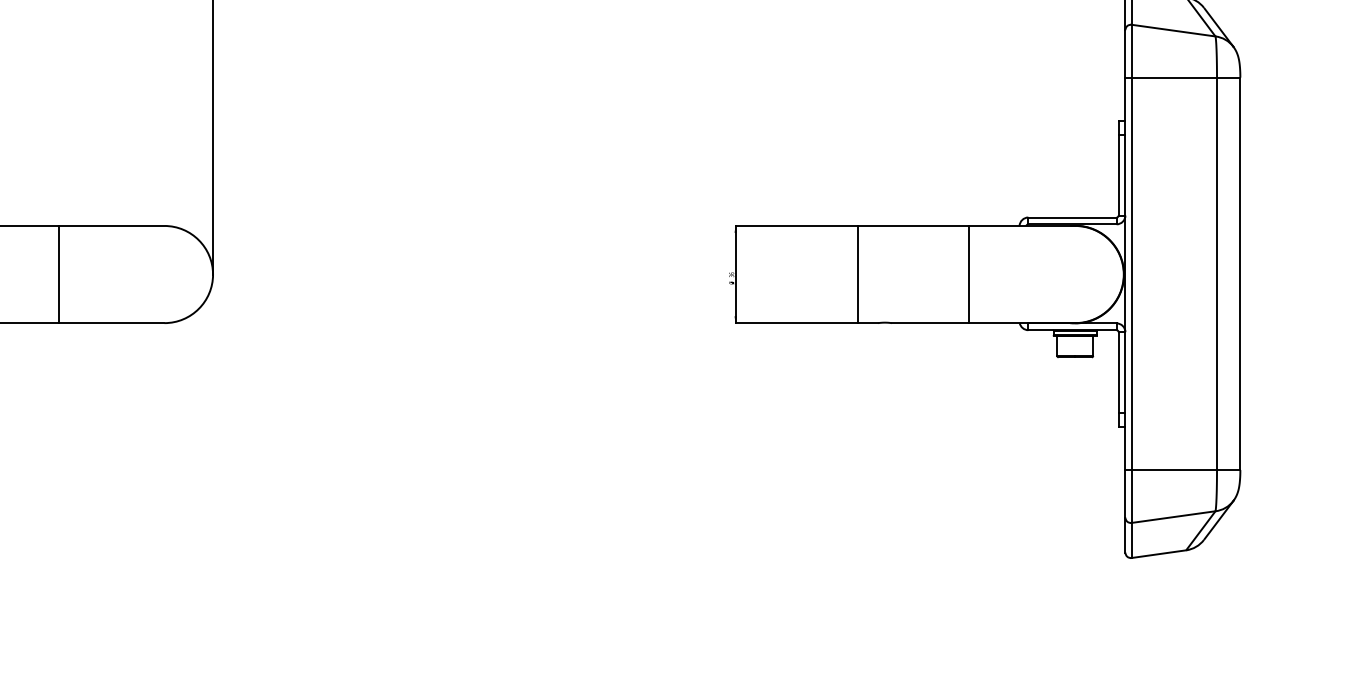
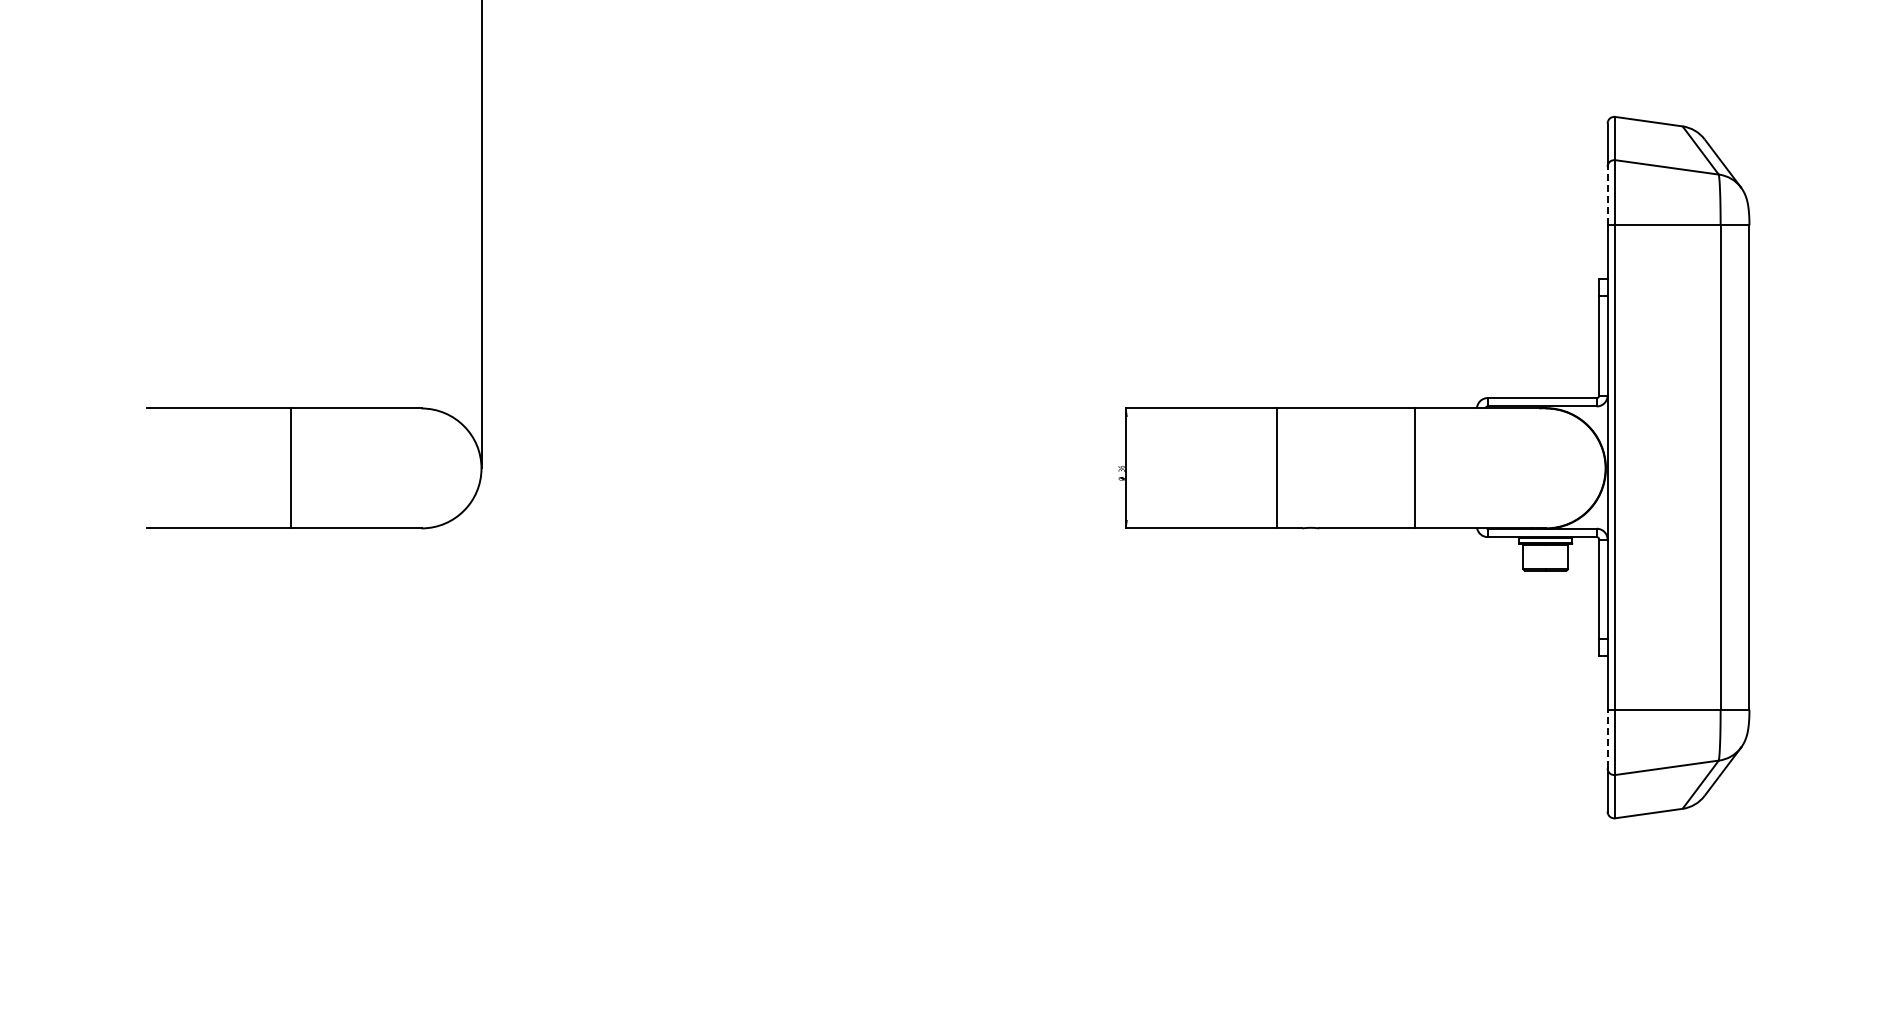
line: (1125, 53) -> (1607, 195), solid -> dashed
line: (1125, 493) -> (1607, 738), solid -> dashed

